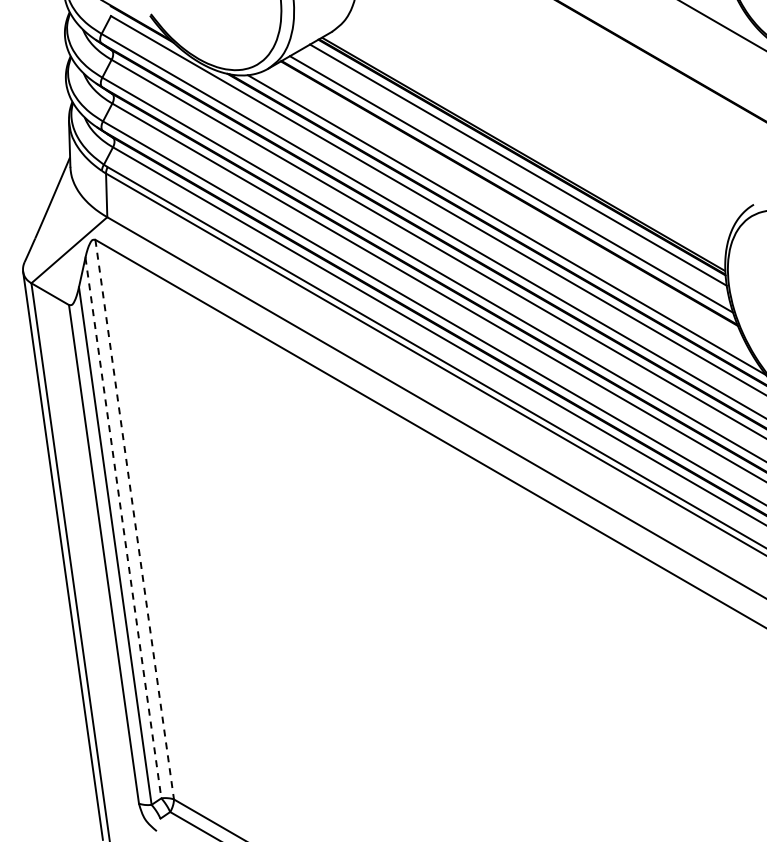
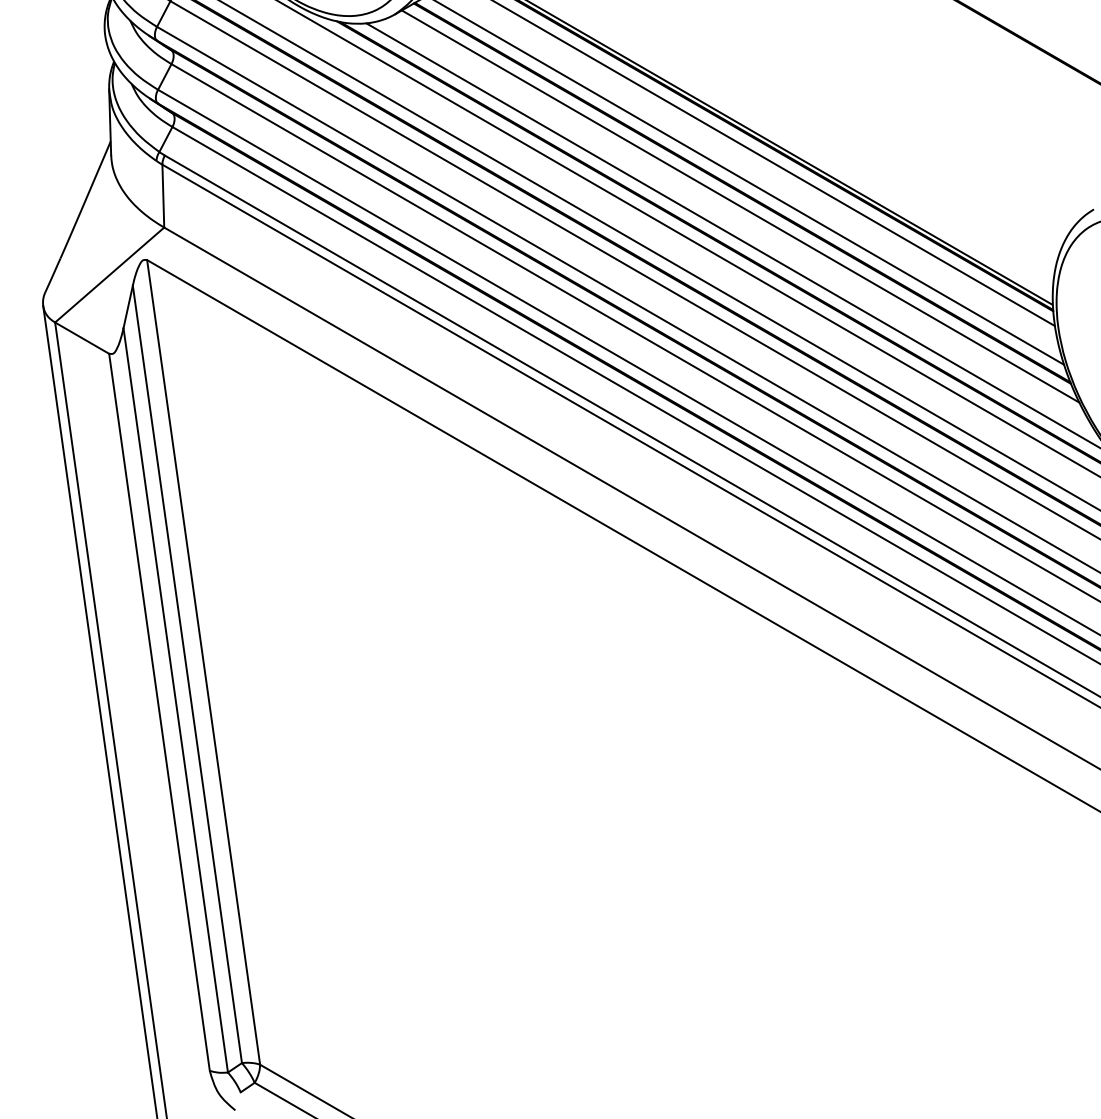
line: (507, 202) -> (739, 206), added
line: (134, 519) -> (203, 662), dashed -> solid
line: (123, 527) -> (187, 673), dashed -> solid

